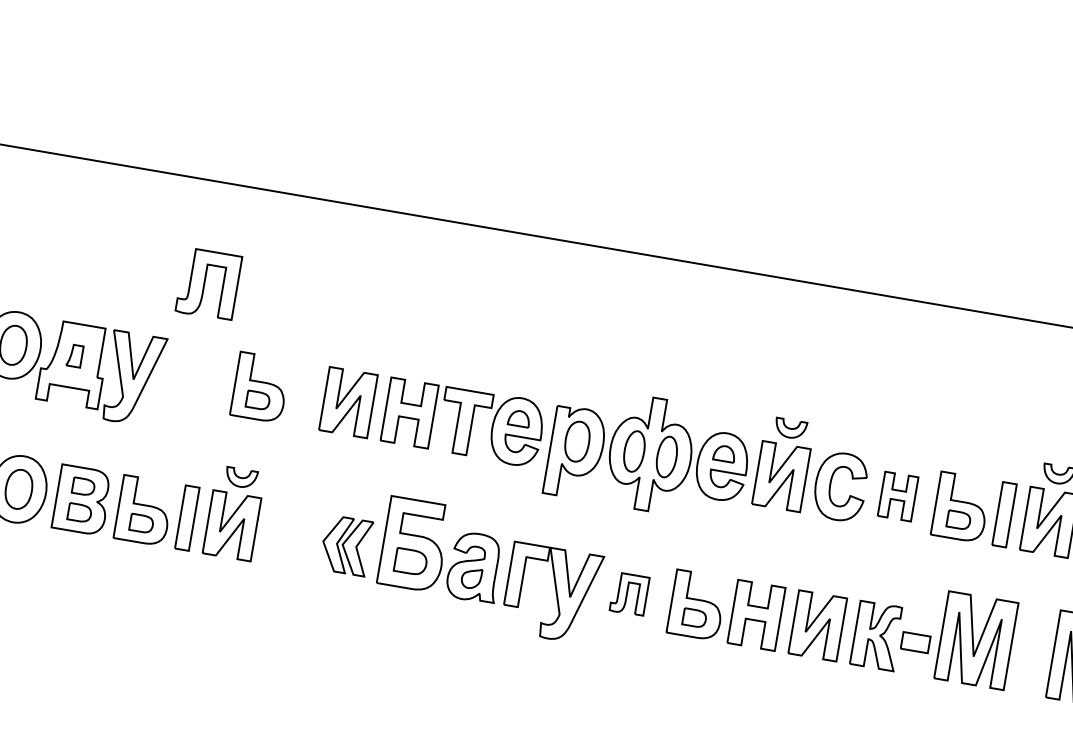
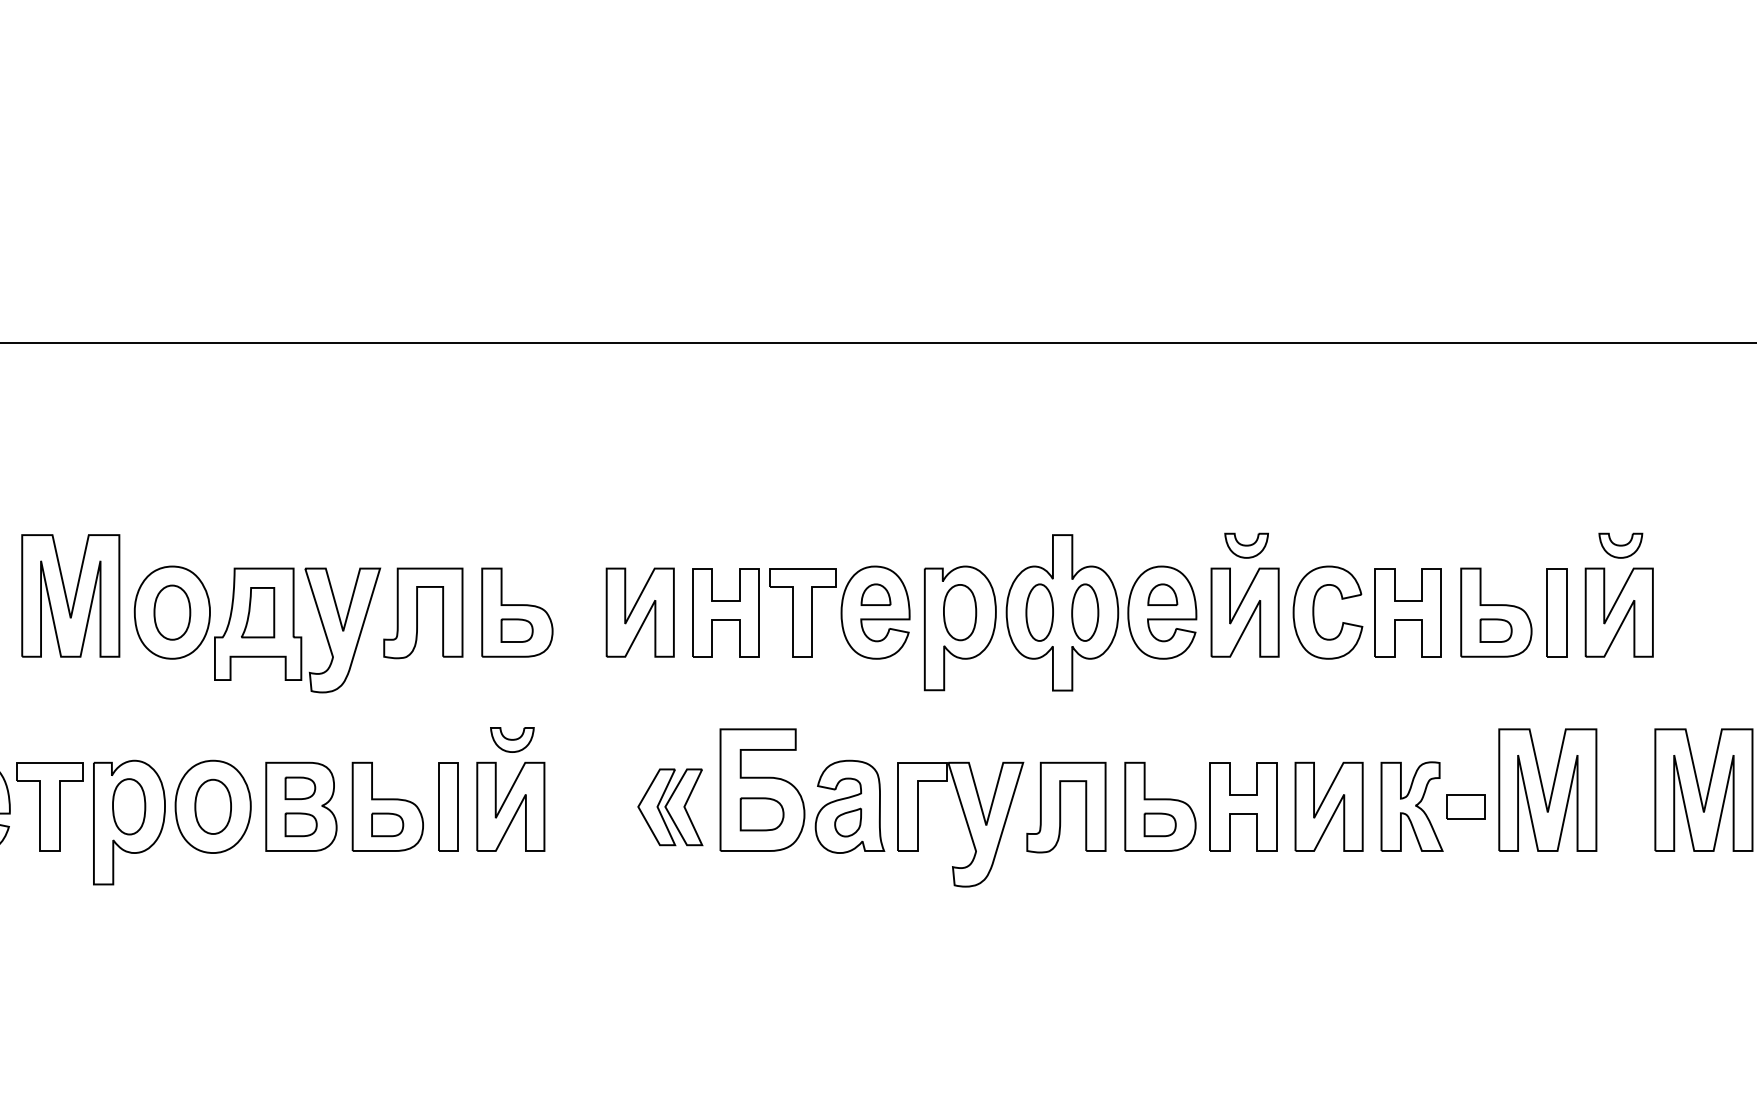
part: (208, 284) -> (423, 613), moved
part: (75, 355) -> (258, 612), size x1.67
part: (897, 496) -> (1407, 612), size x1.43
part: (629, 594) -> (1066, 807), size x1.67

